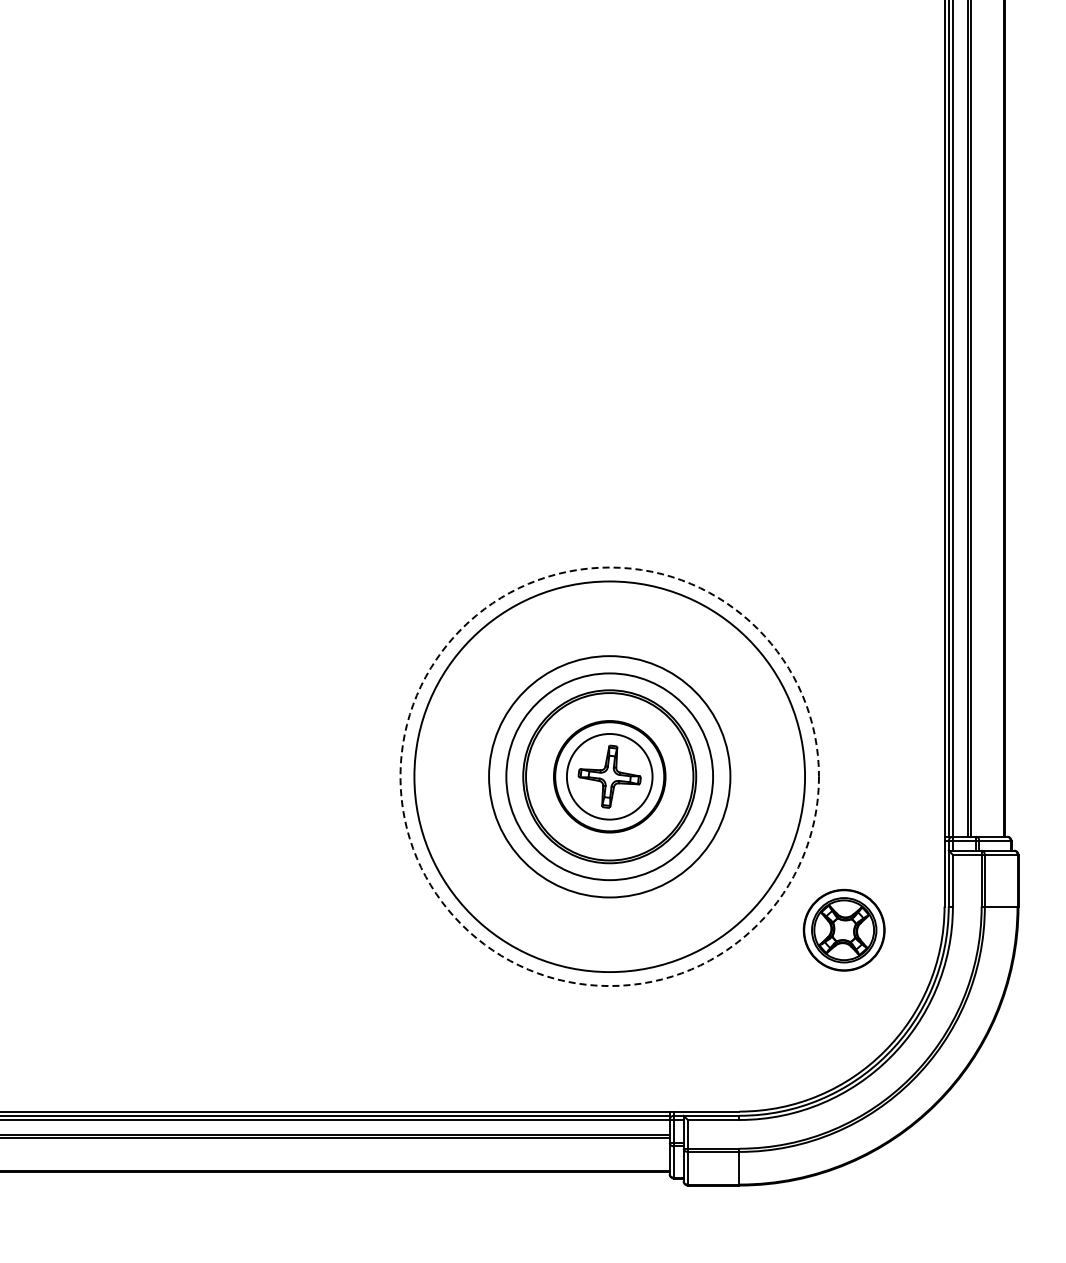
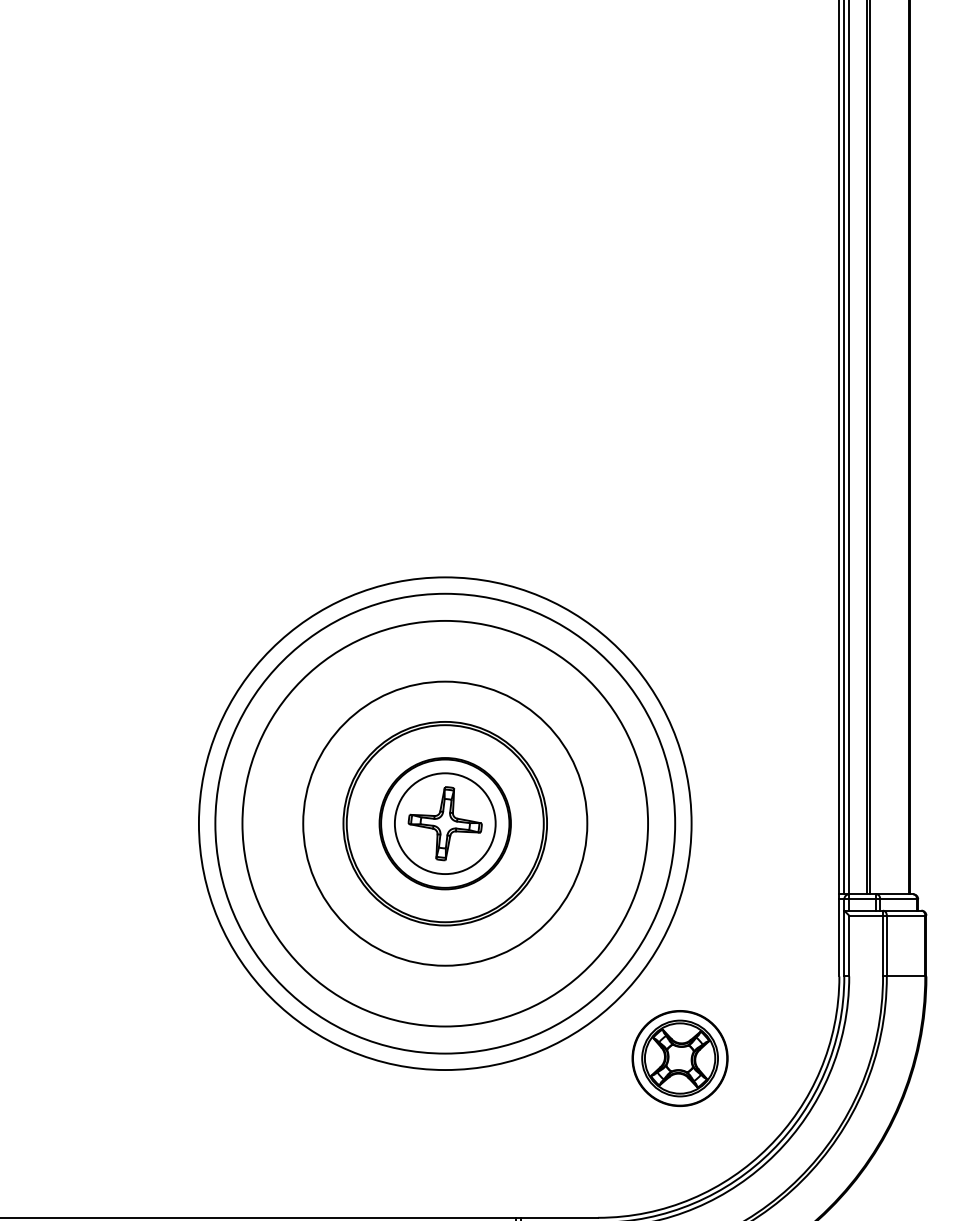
circle: (609, 776) -> (444, 823), dashed -> solid
circle: (609, 776) -> (444, 823), size x1.67
part: (843, 930) -> (679, 1058), moved

